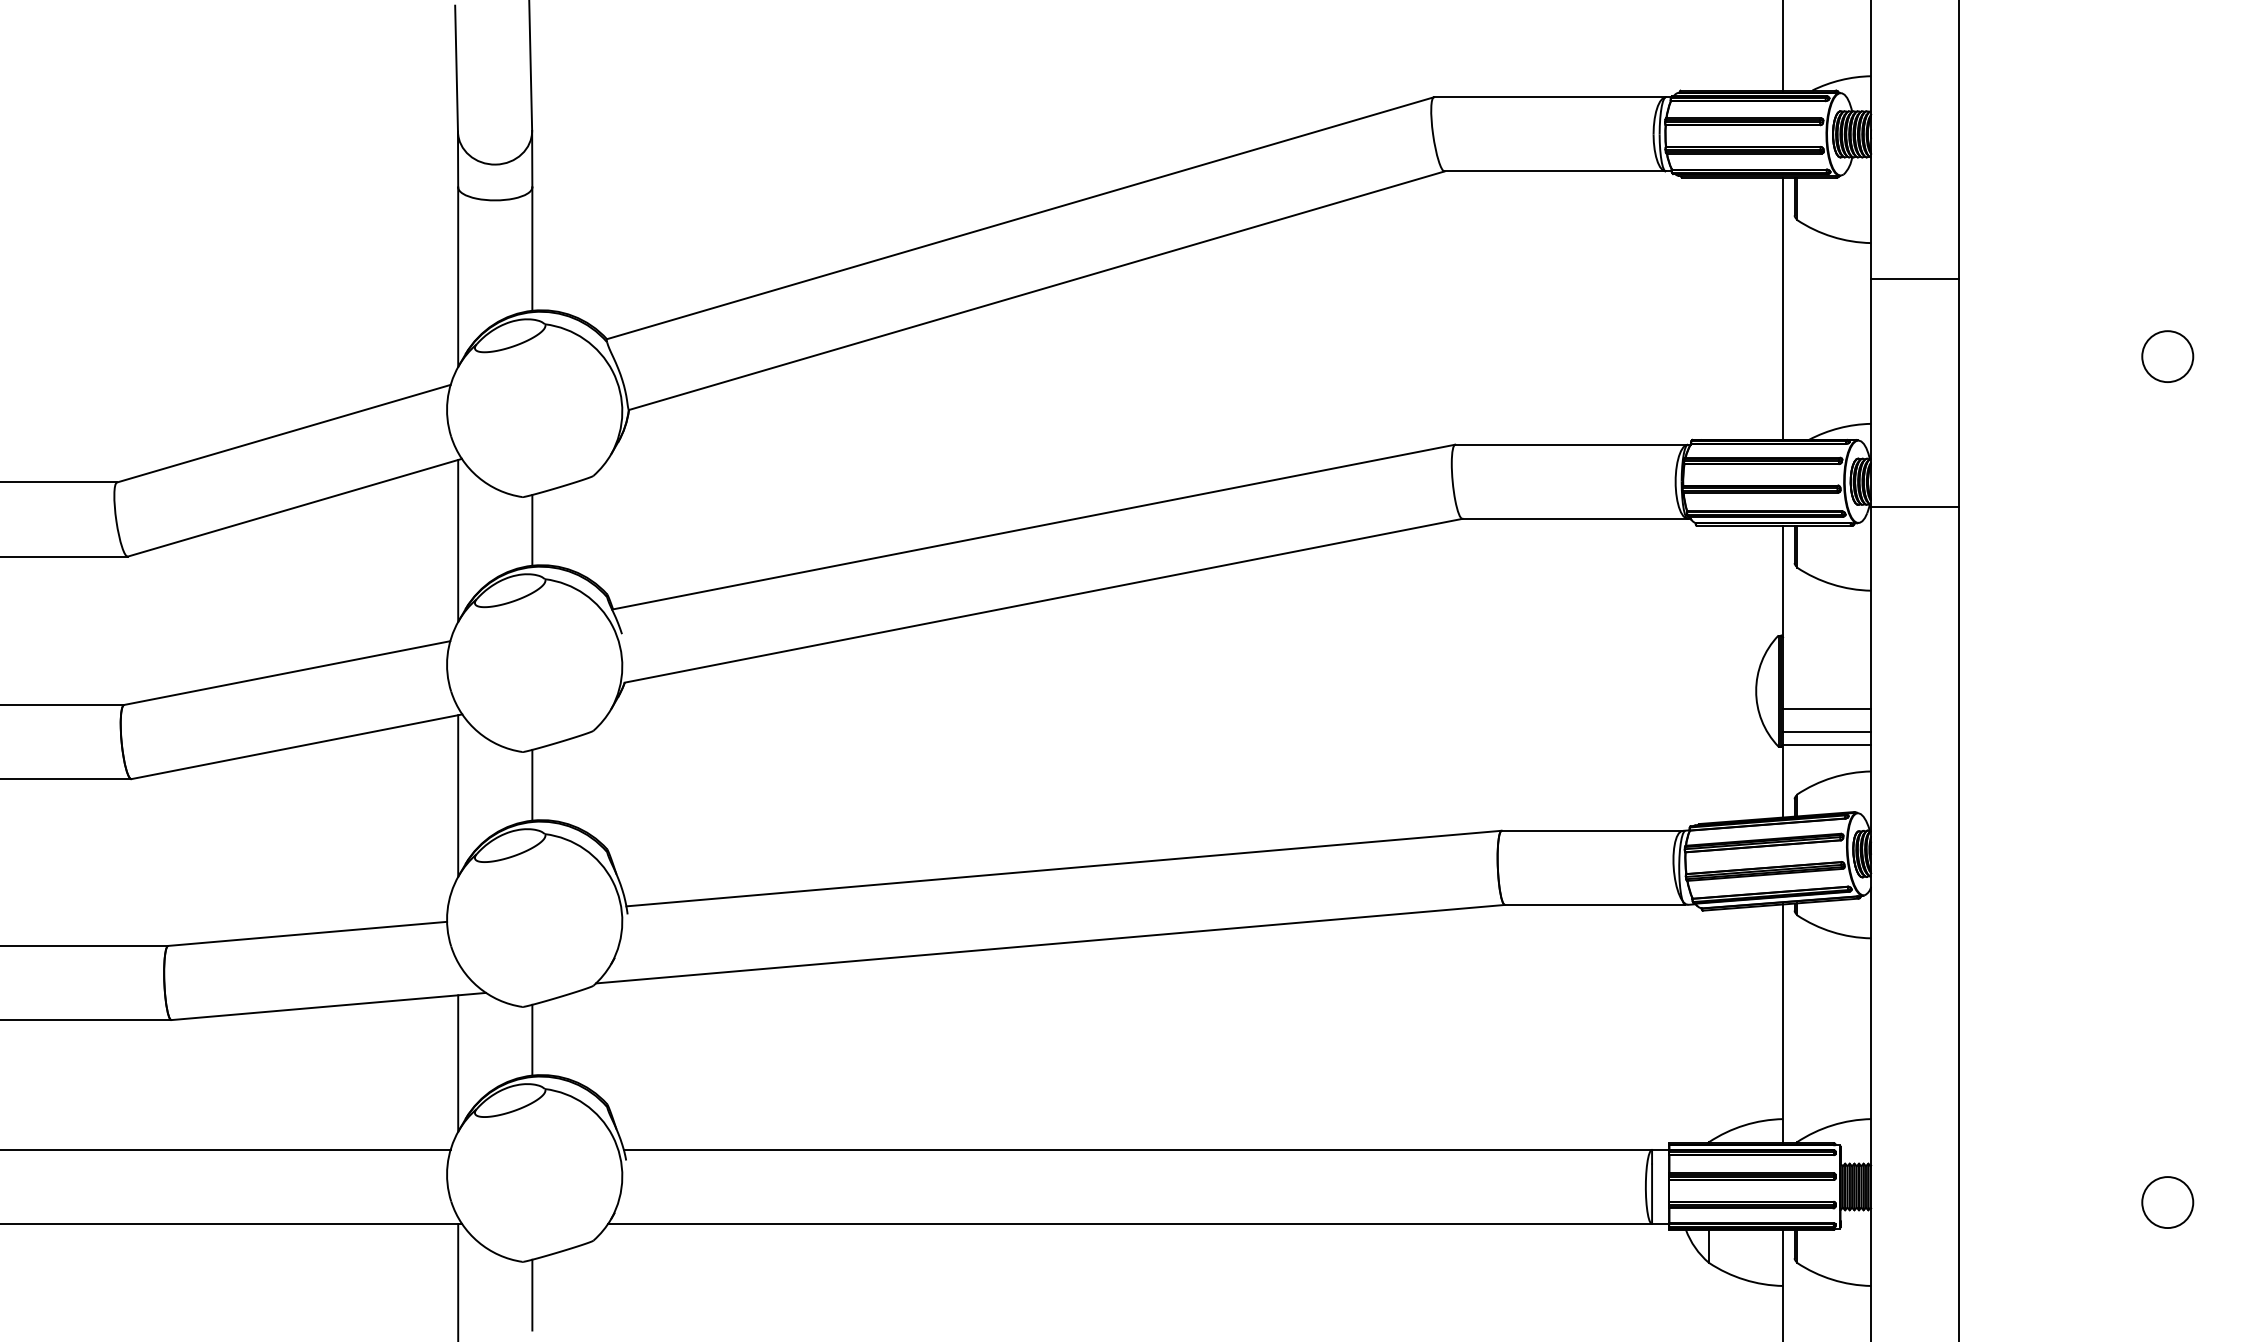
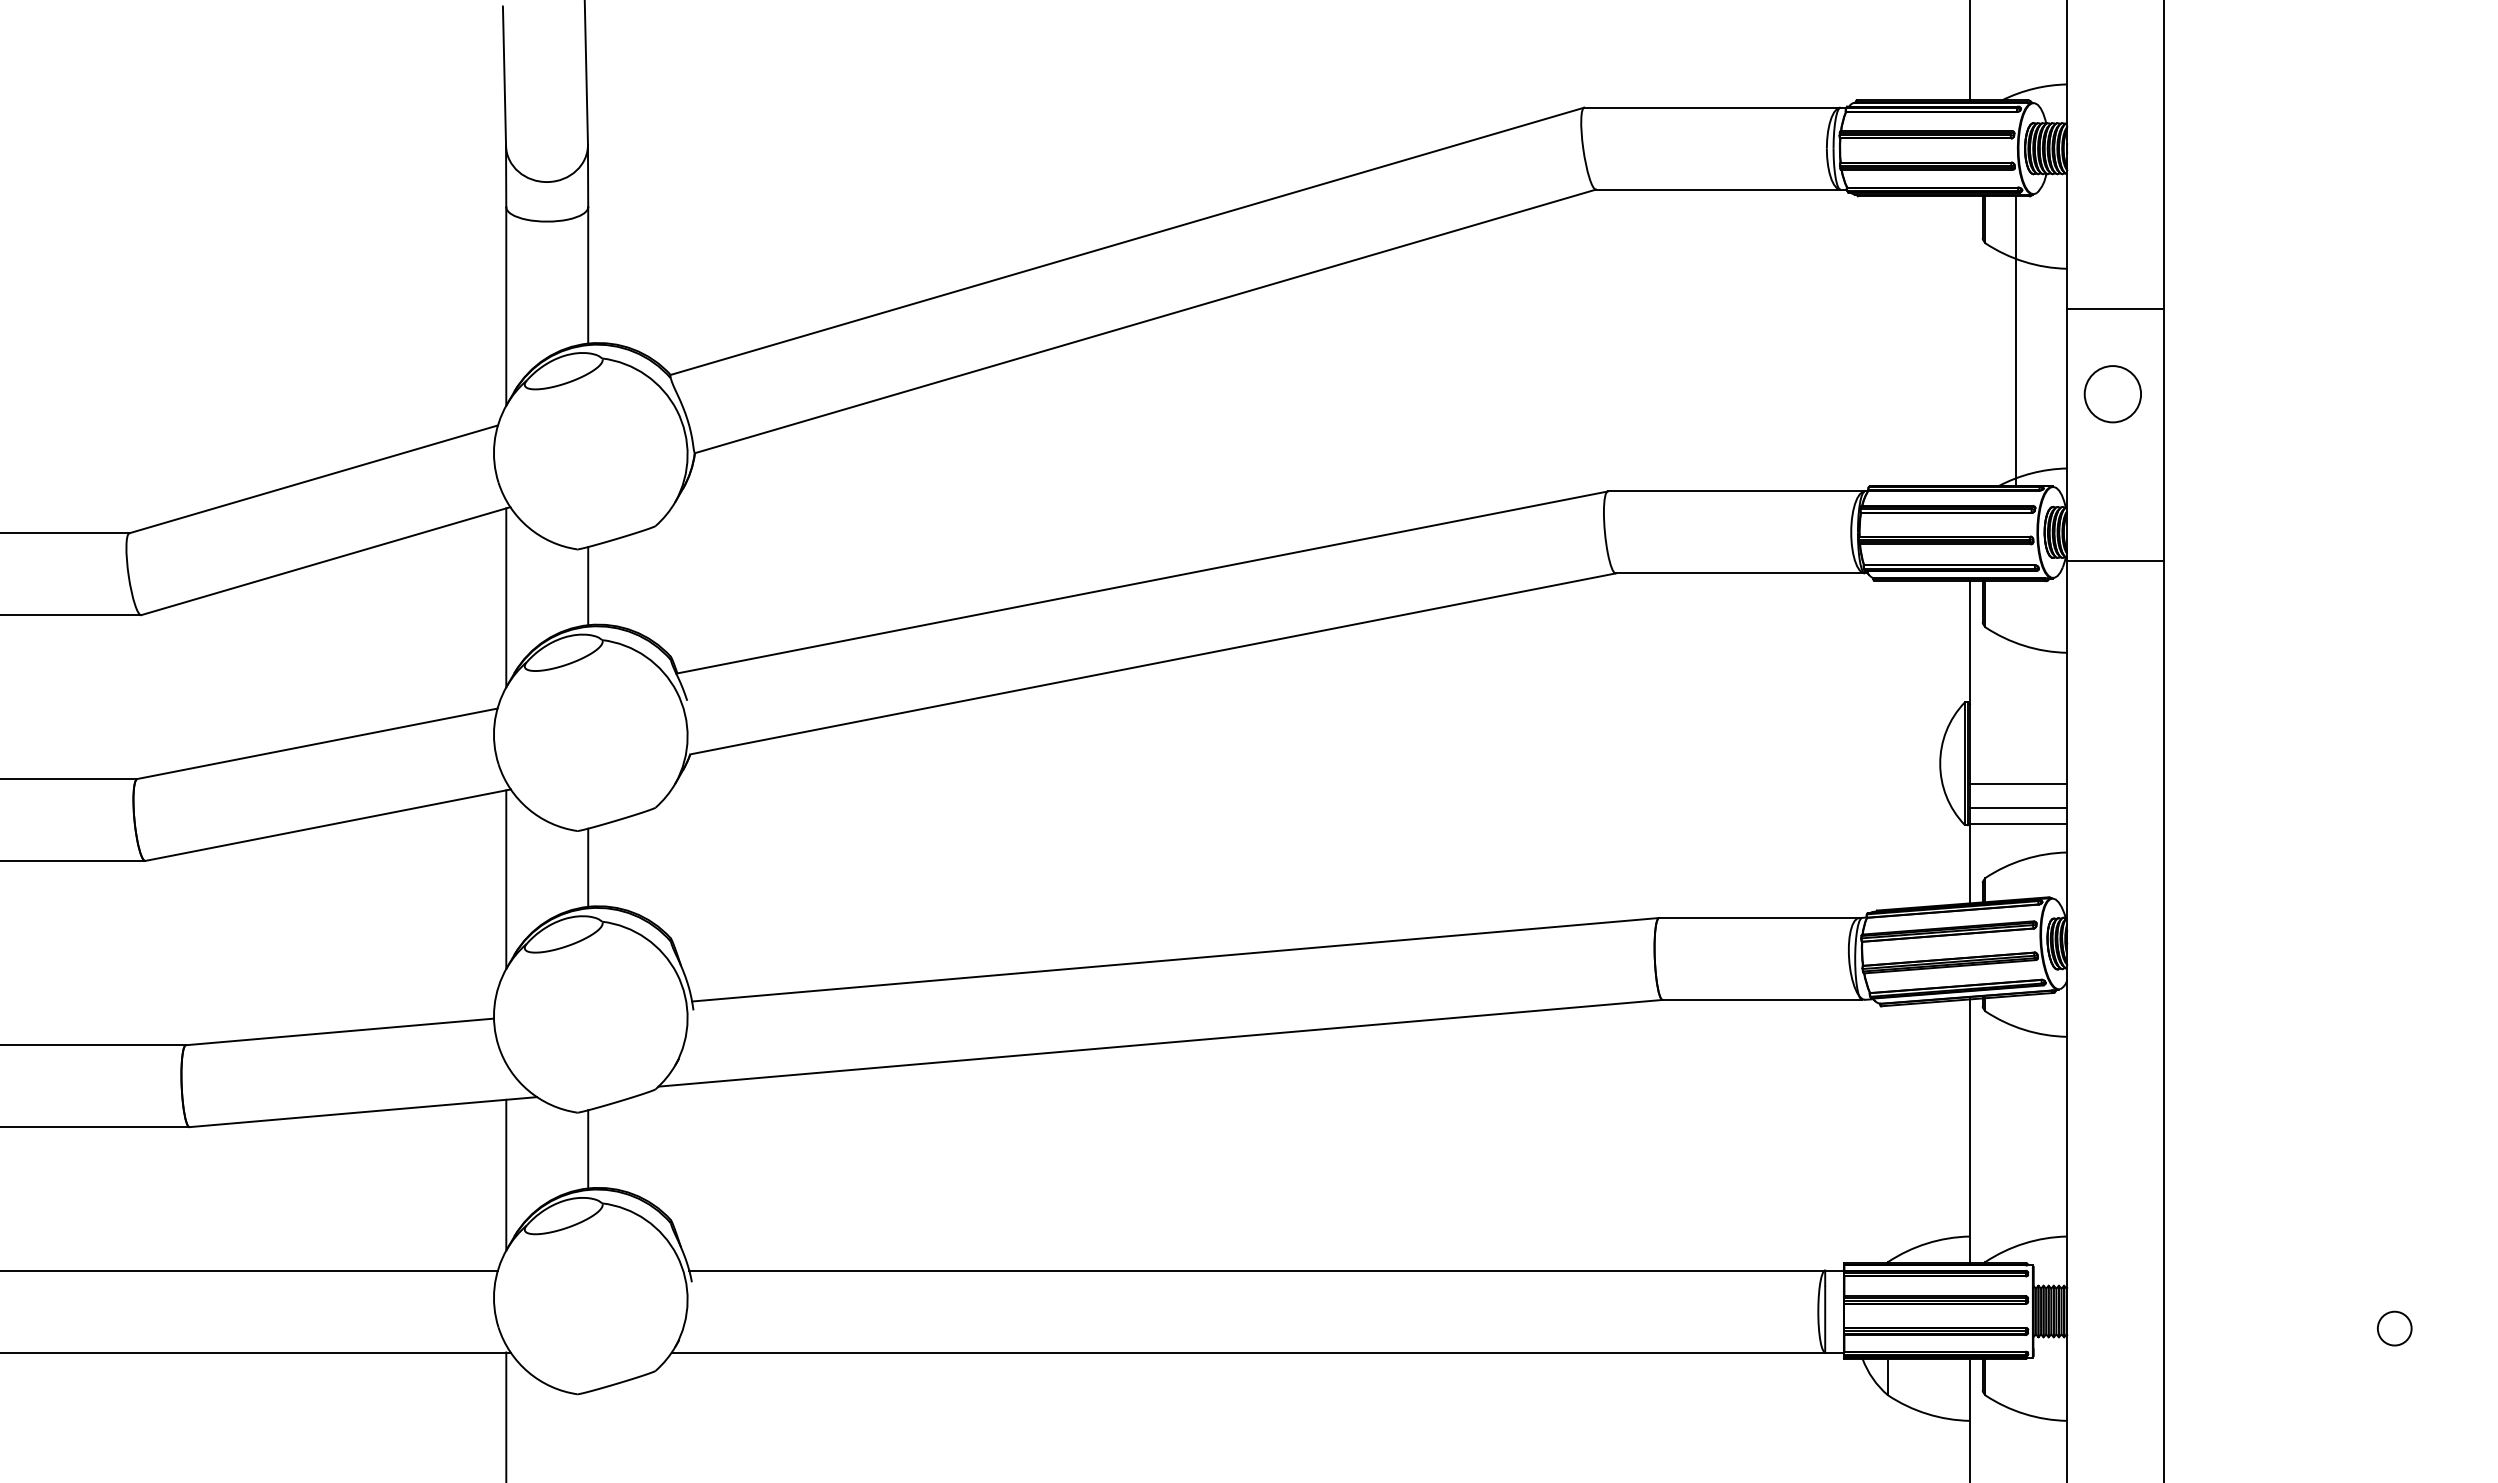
line: (1782, 308) -> (2015, 341), moved
circle: (2167, 356) -> (2112, 394), moved
circle: (2167, 1202) -> (2394, 1328), size x0.6
line: (532, 1294) -> (588, 1430), removed

